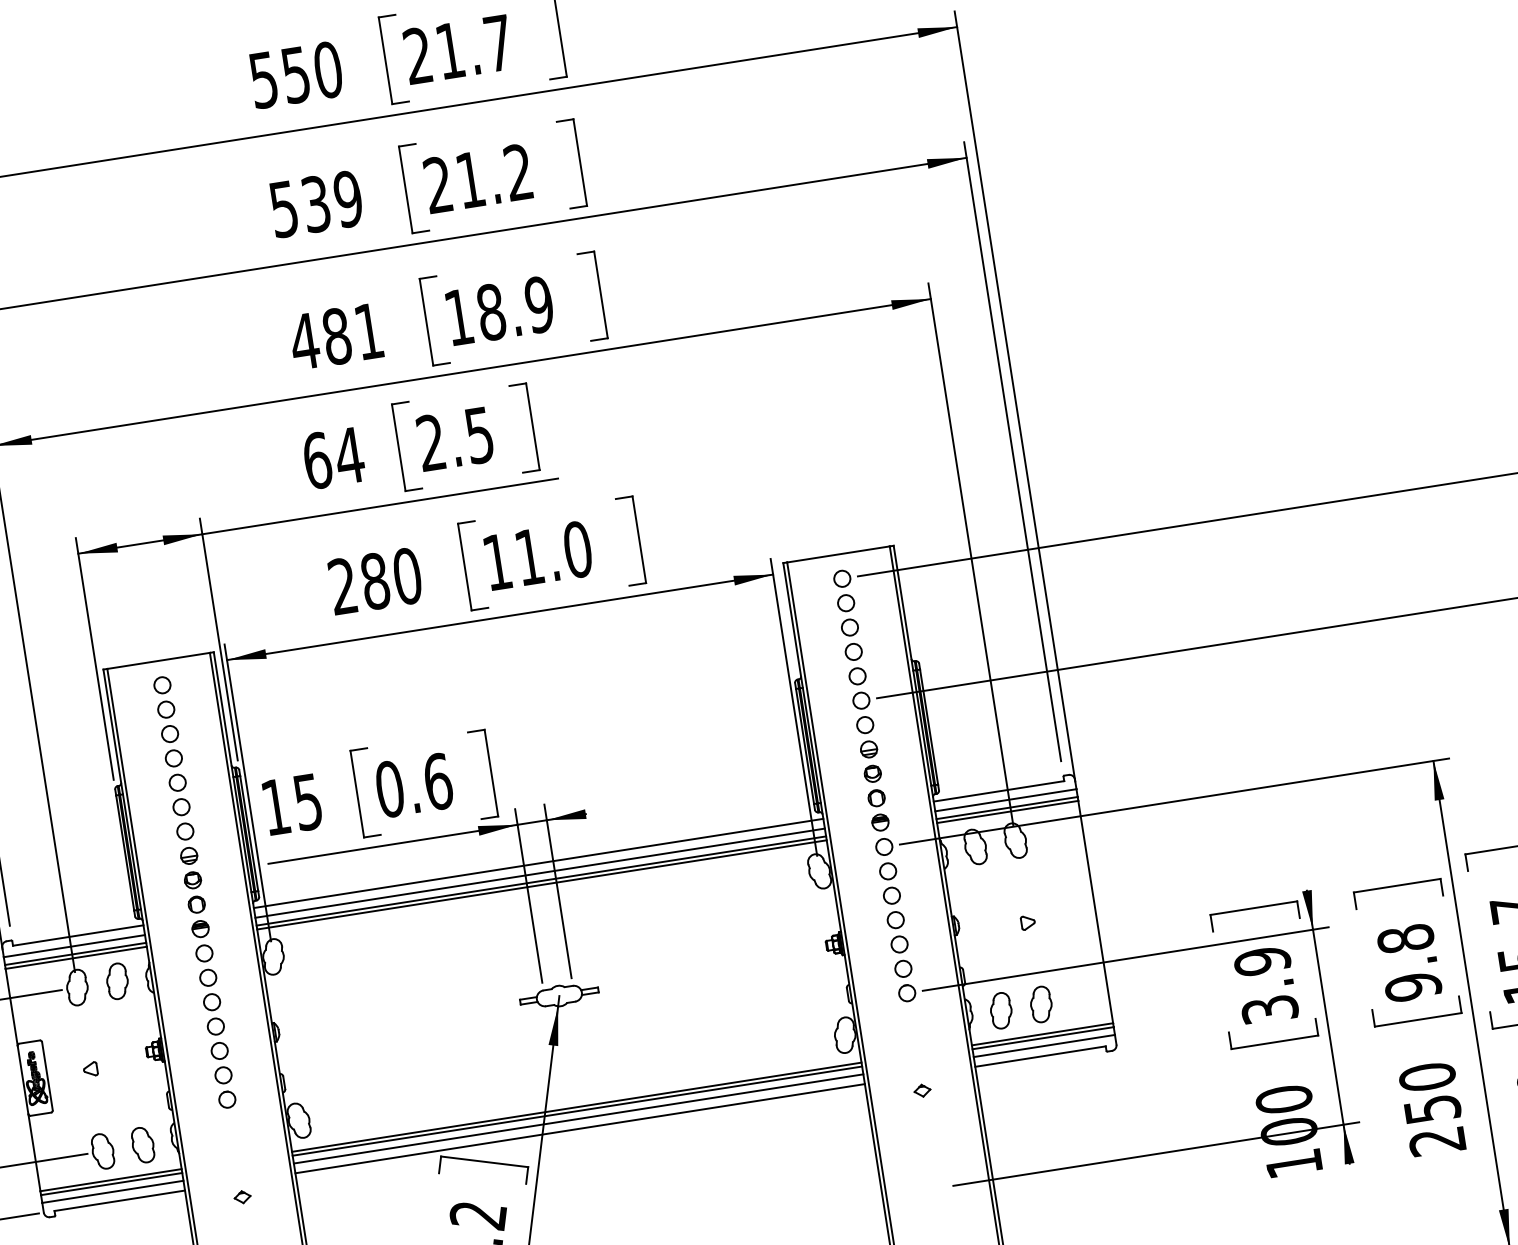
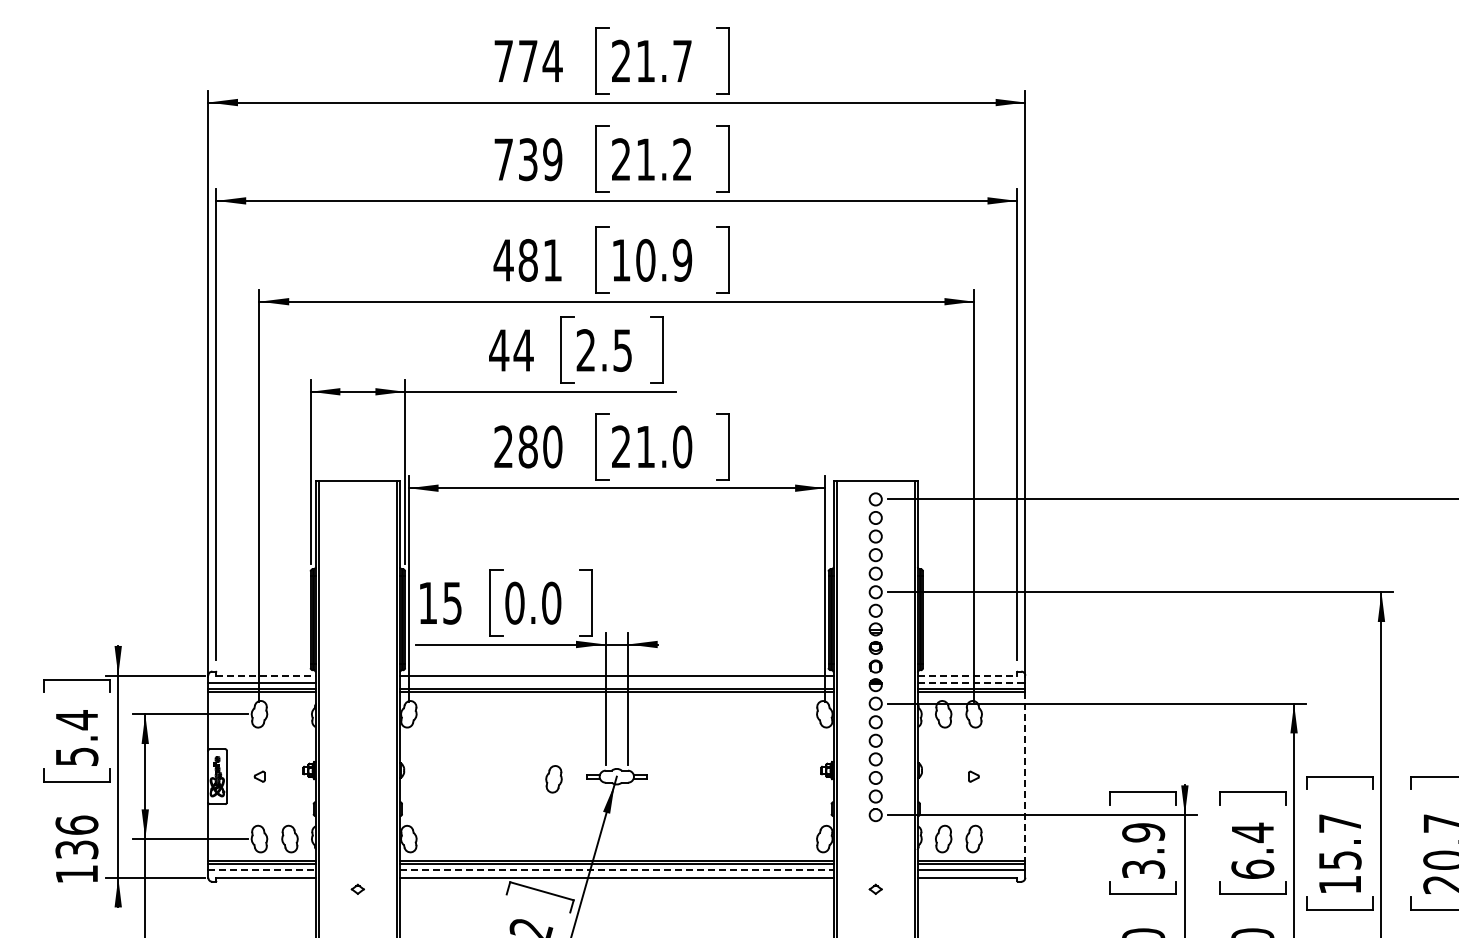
text: (296, 74) -> (528, 60), 550 -> 774
text: (283, 209) -> (503, 159), 539 -> 739
text: (490, 312) -> (645, 260), 18.9 -> 10.9
text: (317, 460) -> (499, 350), 64 -> 44
text: (497, 561) -> (621, 446), 11.0 -> 21.0
text: (437, 780) -> (551, 602), 0.6 -> 0.0
line: (998, 791) -> (967, 675), solid -> dashed
line: (1005, 800) -> (971, 683), solid -> dashed
line: (539, 873) -> (616, 683), removed
part: (194, 892) -> (357, 657), removed
line: (1095, 911) -> (1025, 776), solid -> dashed
line: (78, 935) -> (266, 675), solid -> dashed
text: (1409, 962) -> (1252, 850), 9.8 -> 6.4
part: (116, 981) -> (553, 779), moved
line: (578, 1119) -> (616, 870), solid -> dashed
line: (113, 1192) -> (262, 870), solid -> dashed

